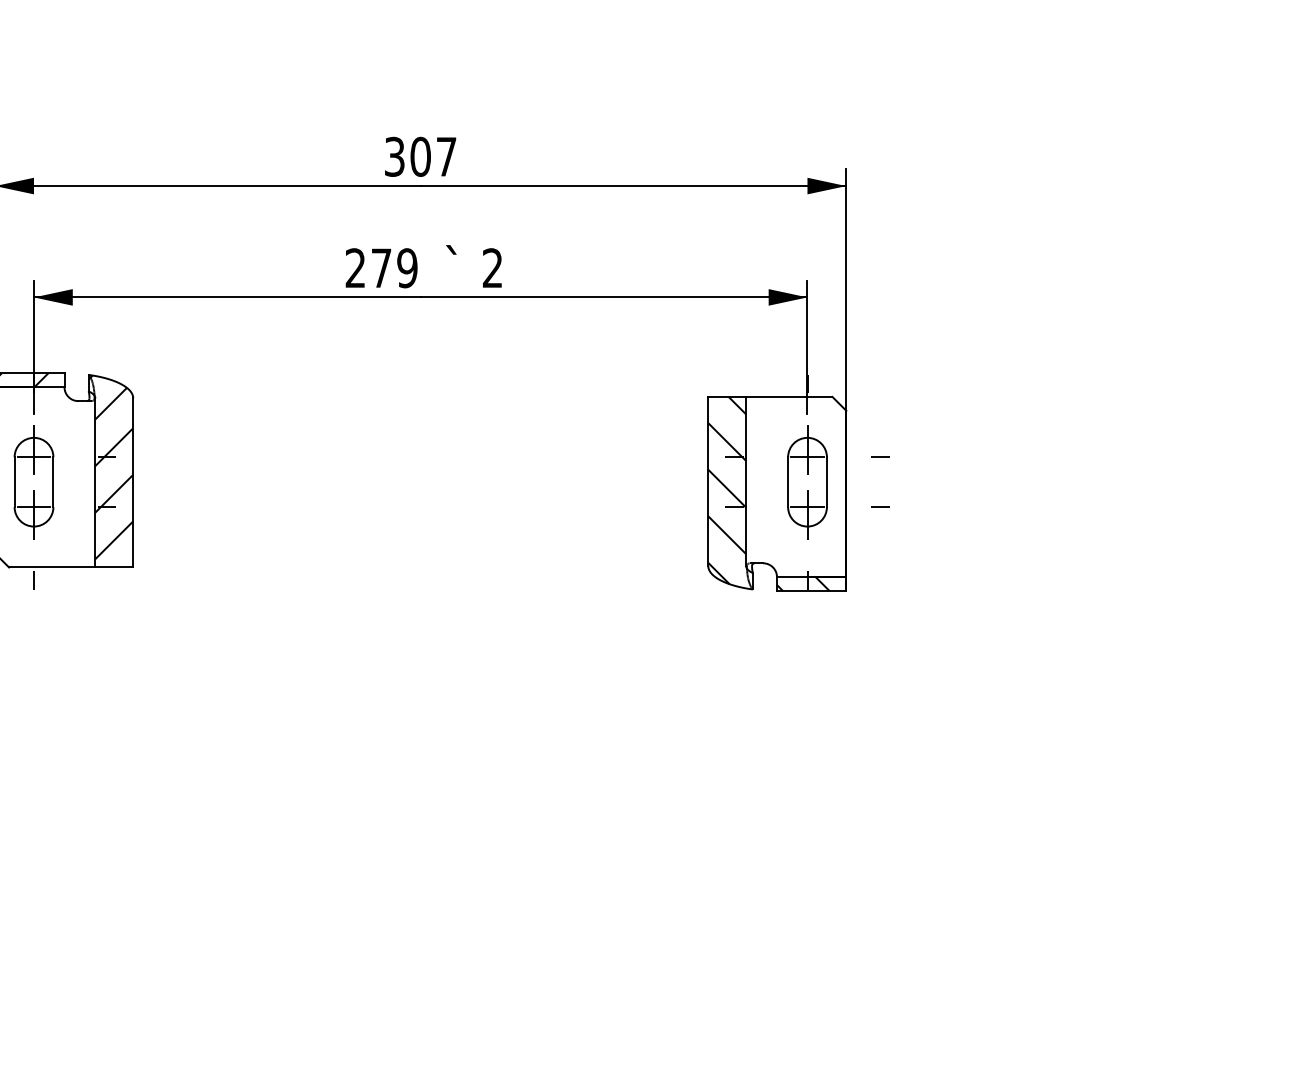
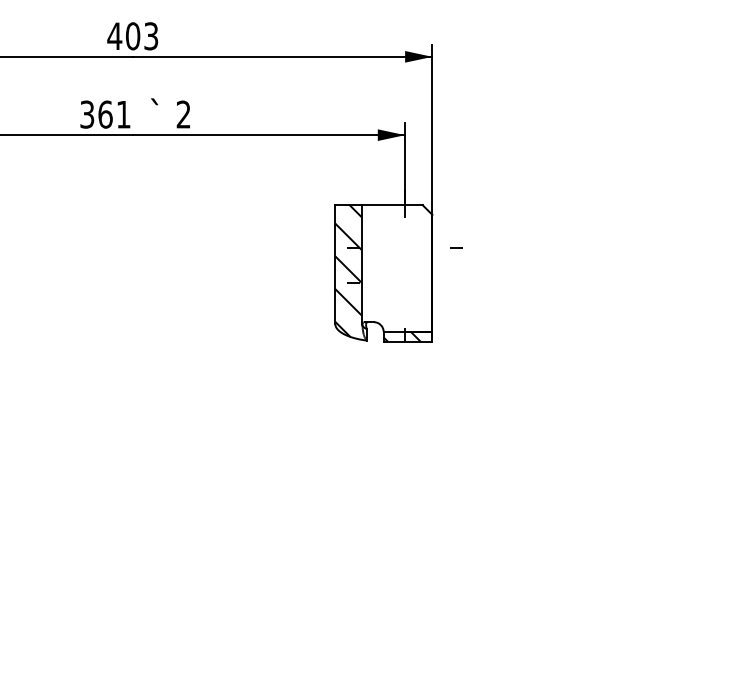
text: (420, 156) -> (132, 36), 307 -> 403
text: (381, 268) -> (105, 114), 279 -> 361
part: (807, 482) -> (405, 265), removed
line: (880, 506) -> (456, 282), removed

